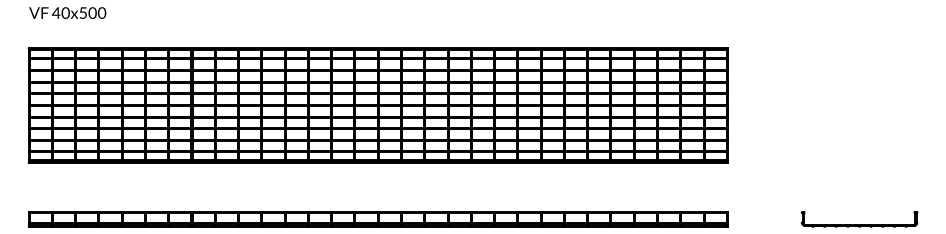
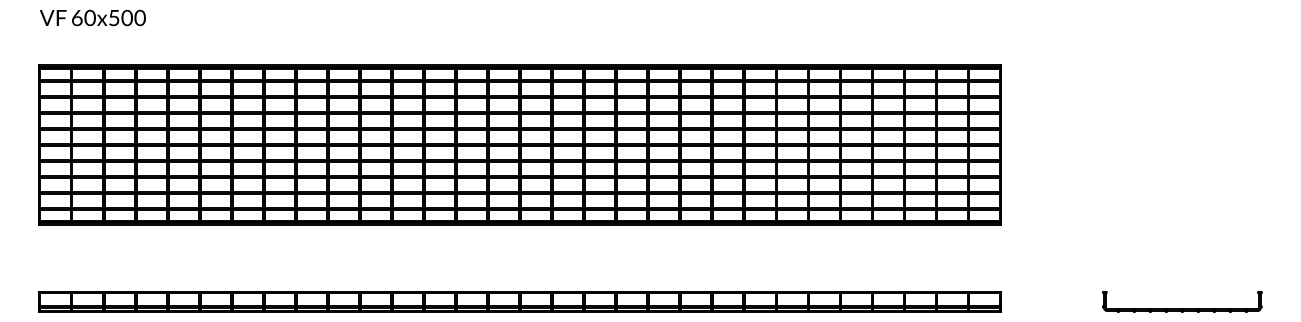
text: (55, 13) -> (76, 18), 40x500 -> 60x500

